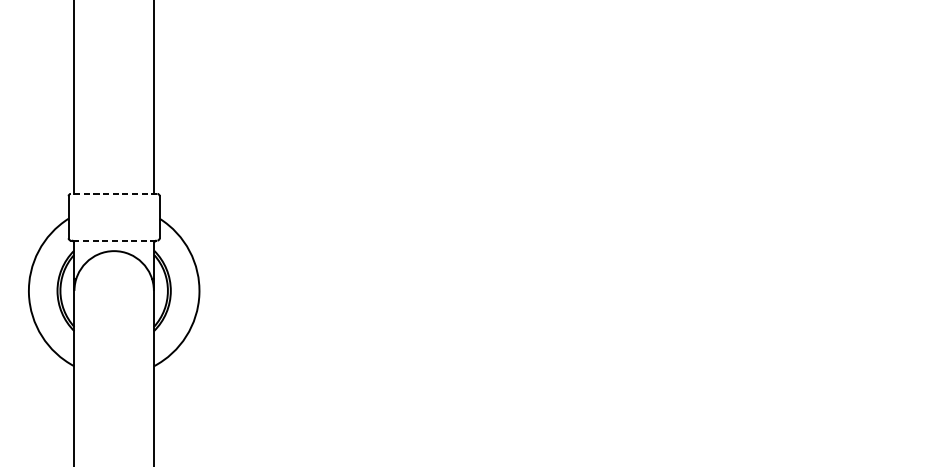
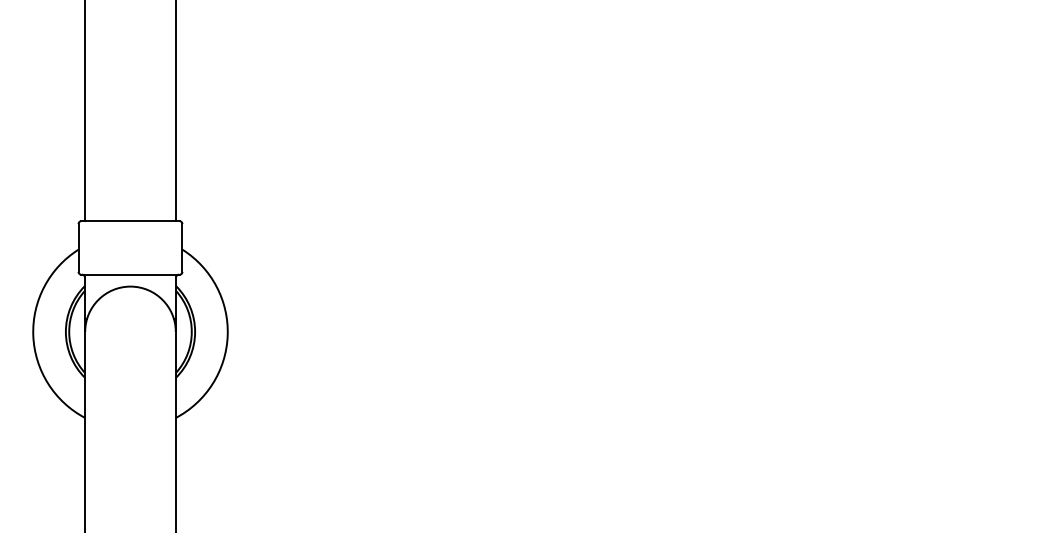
line: (114, 194) -> (130, 221), dashed -> solid
line: (114, 240) -> (130, 274), dashed -> solid

